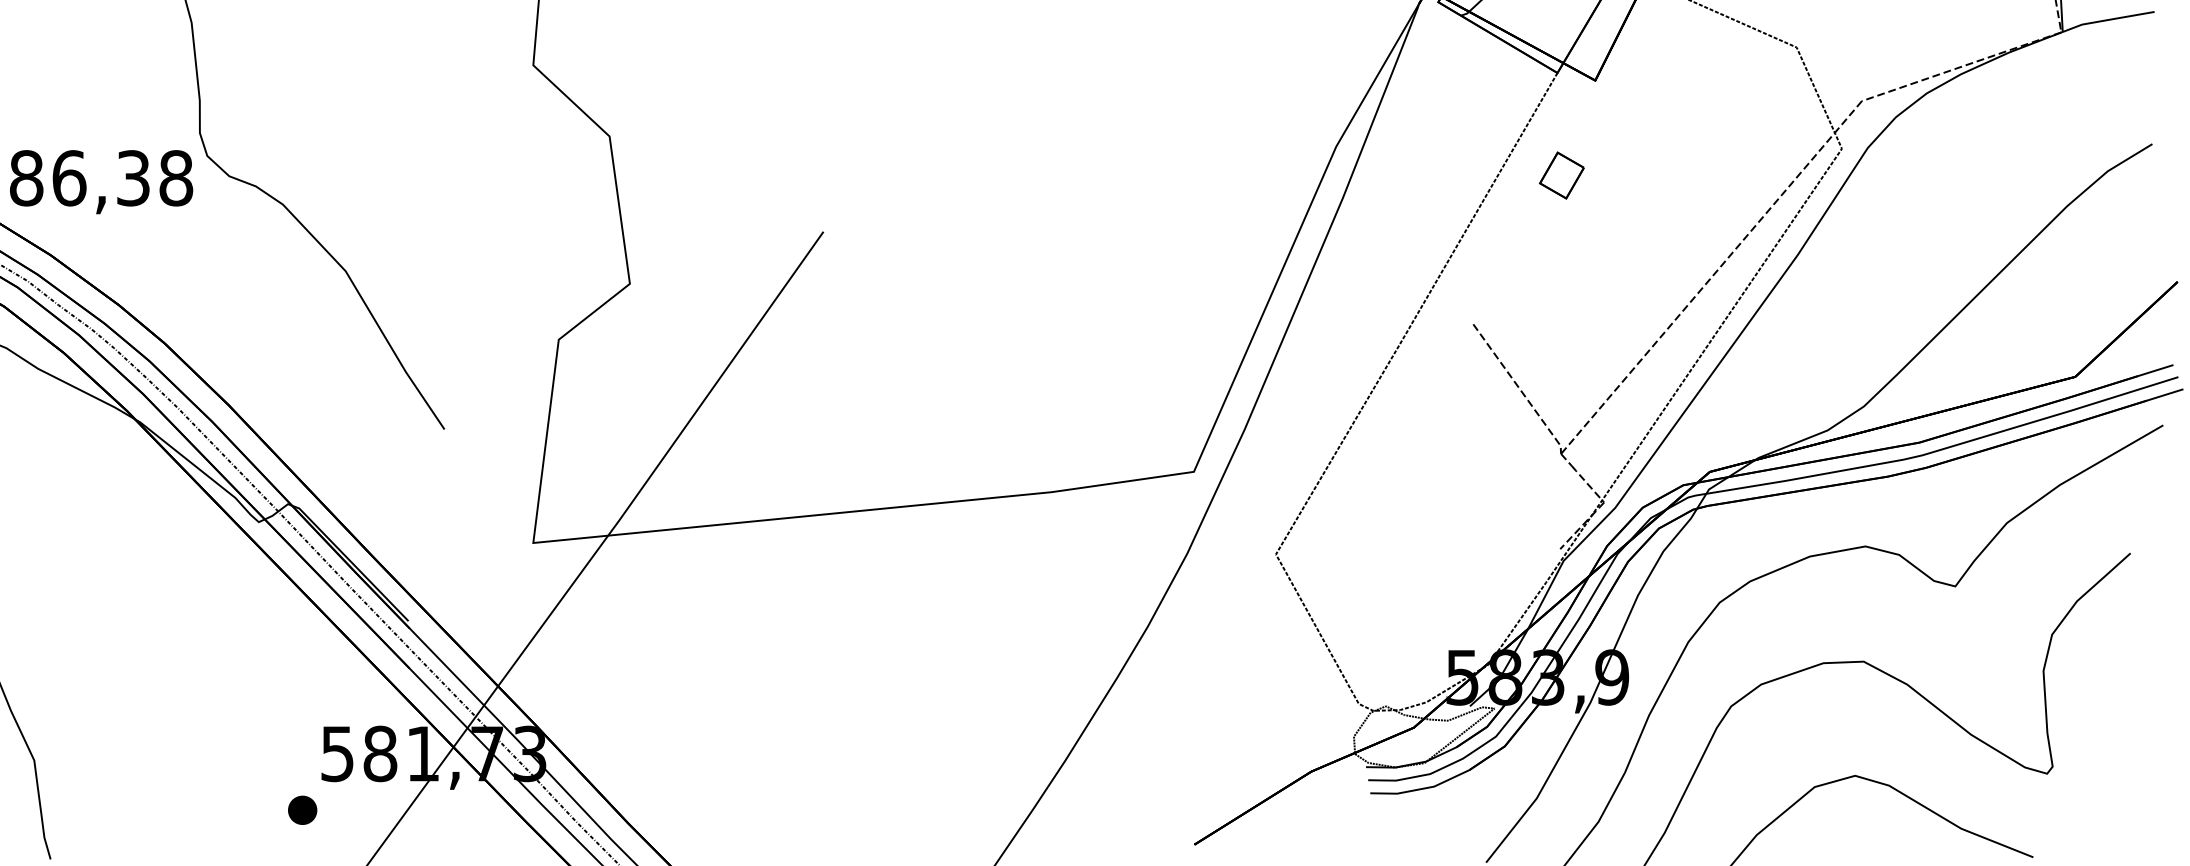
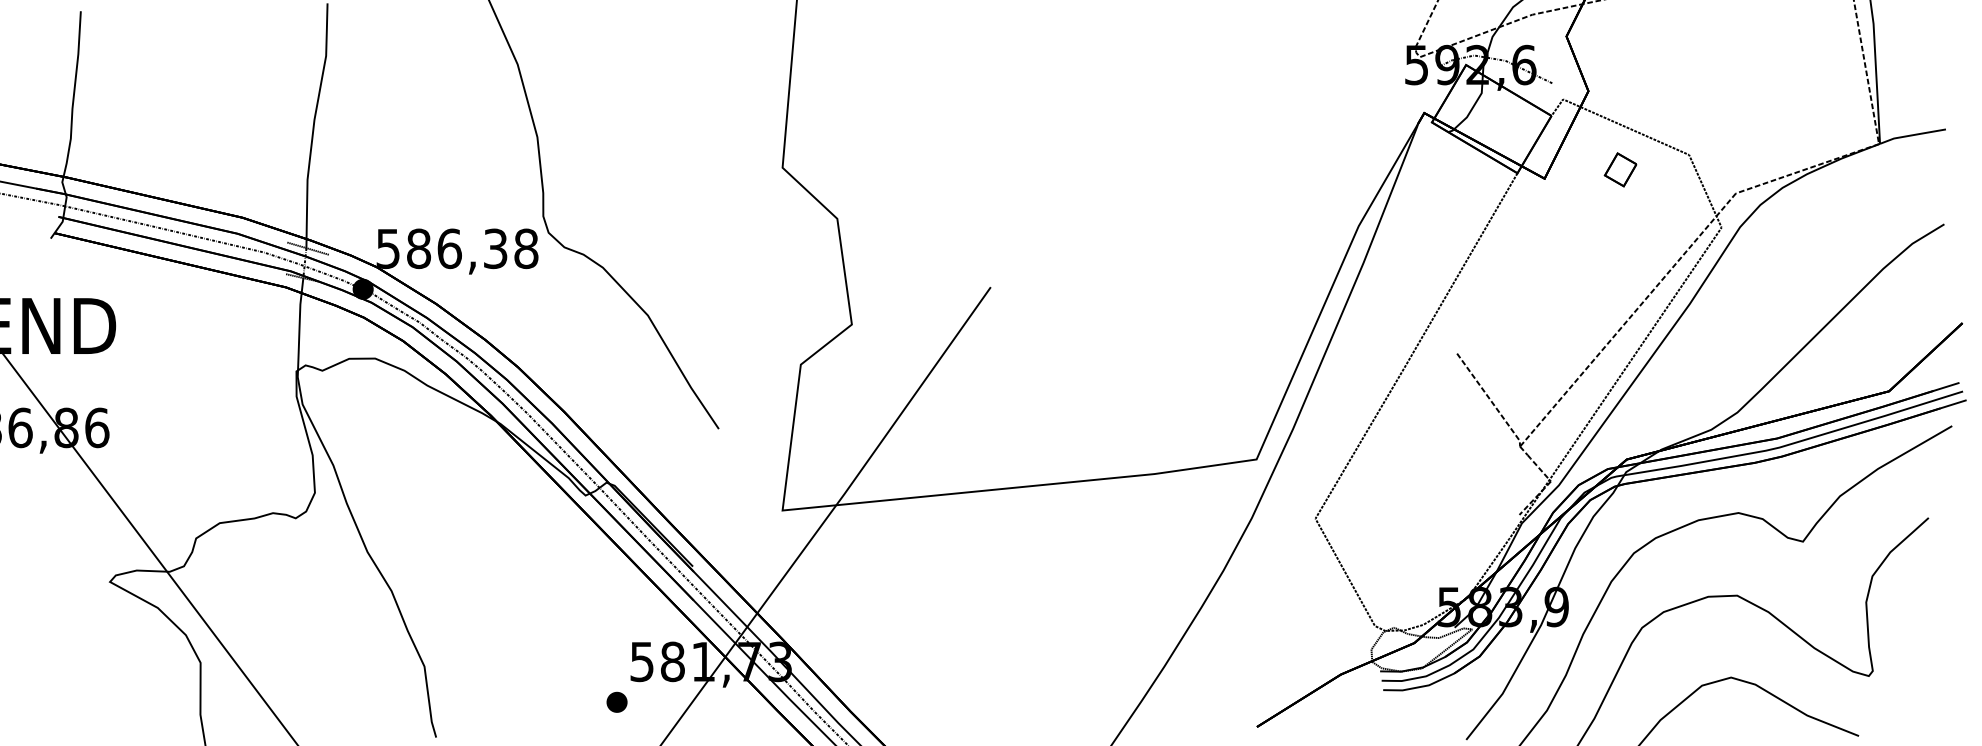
part: (1561, 175) -> (1620, 169), moved

